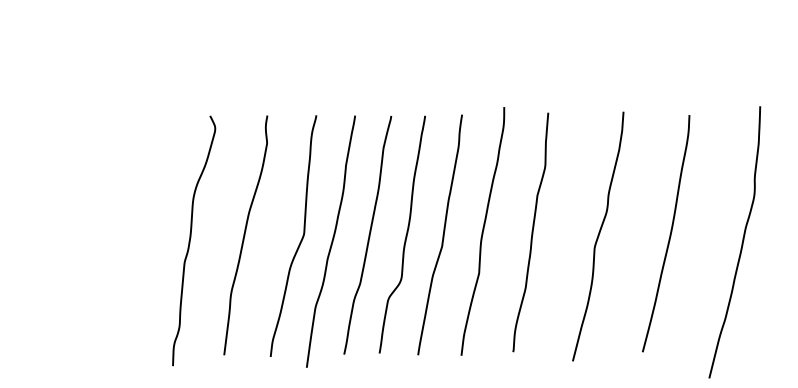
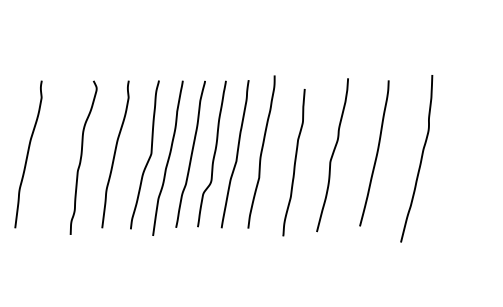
curve: (531, 232) -> (294, 162), moved
curve: (104, 235) -> (28, 154), added

